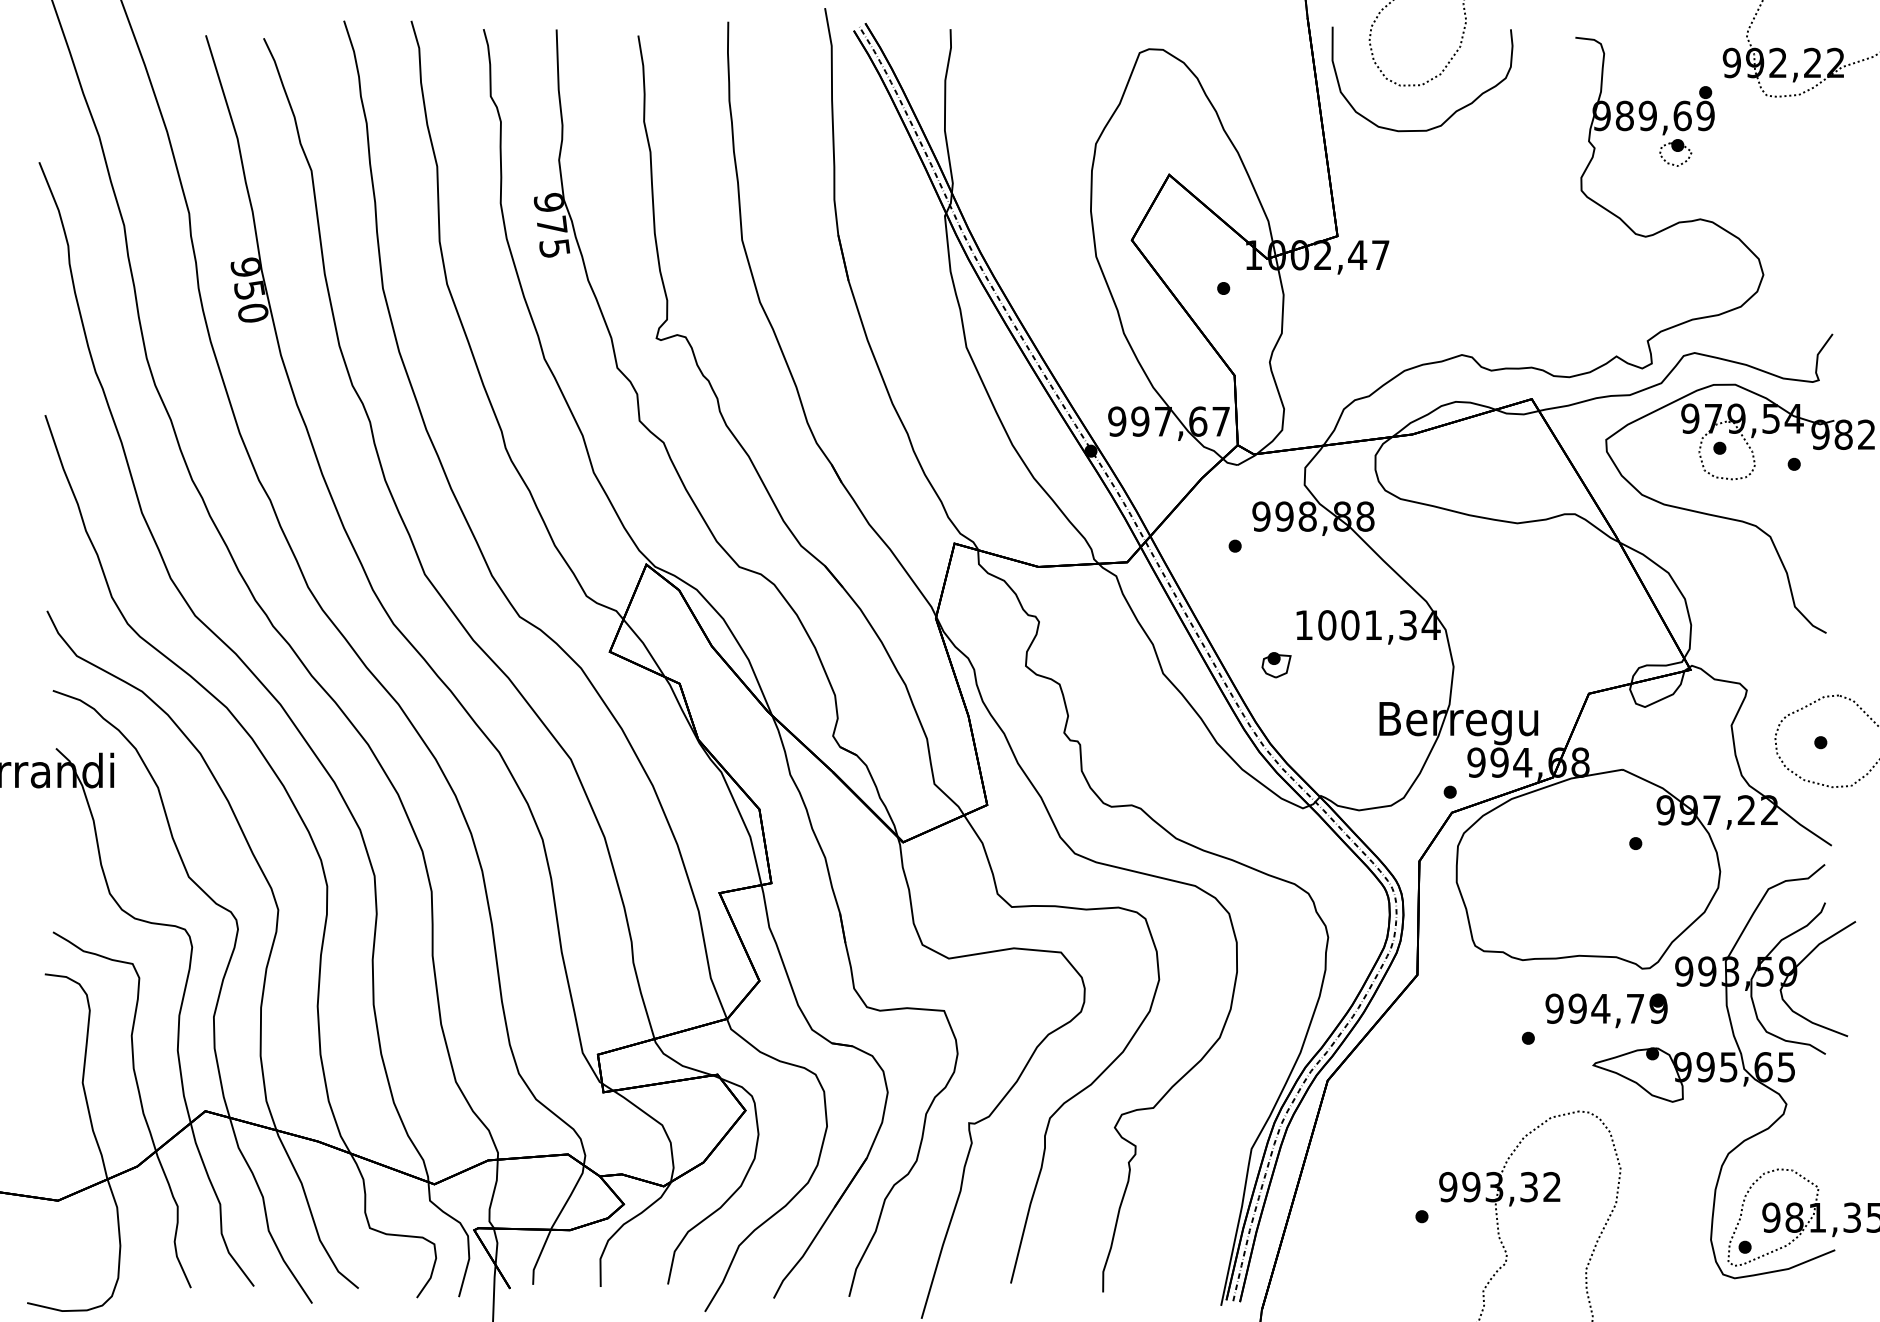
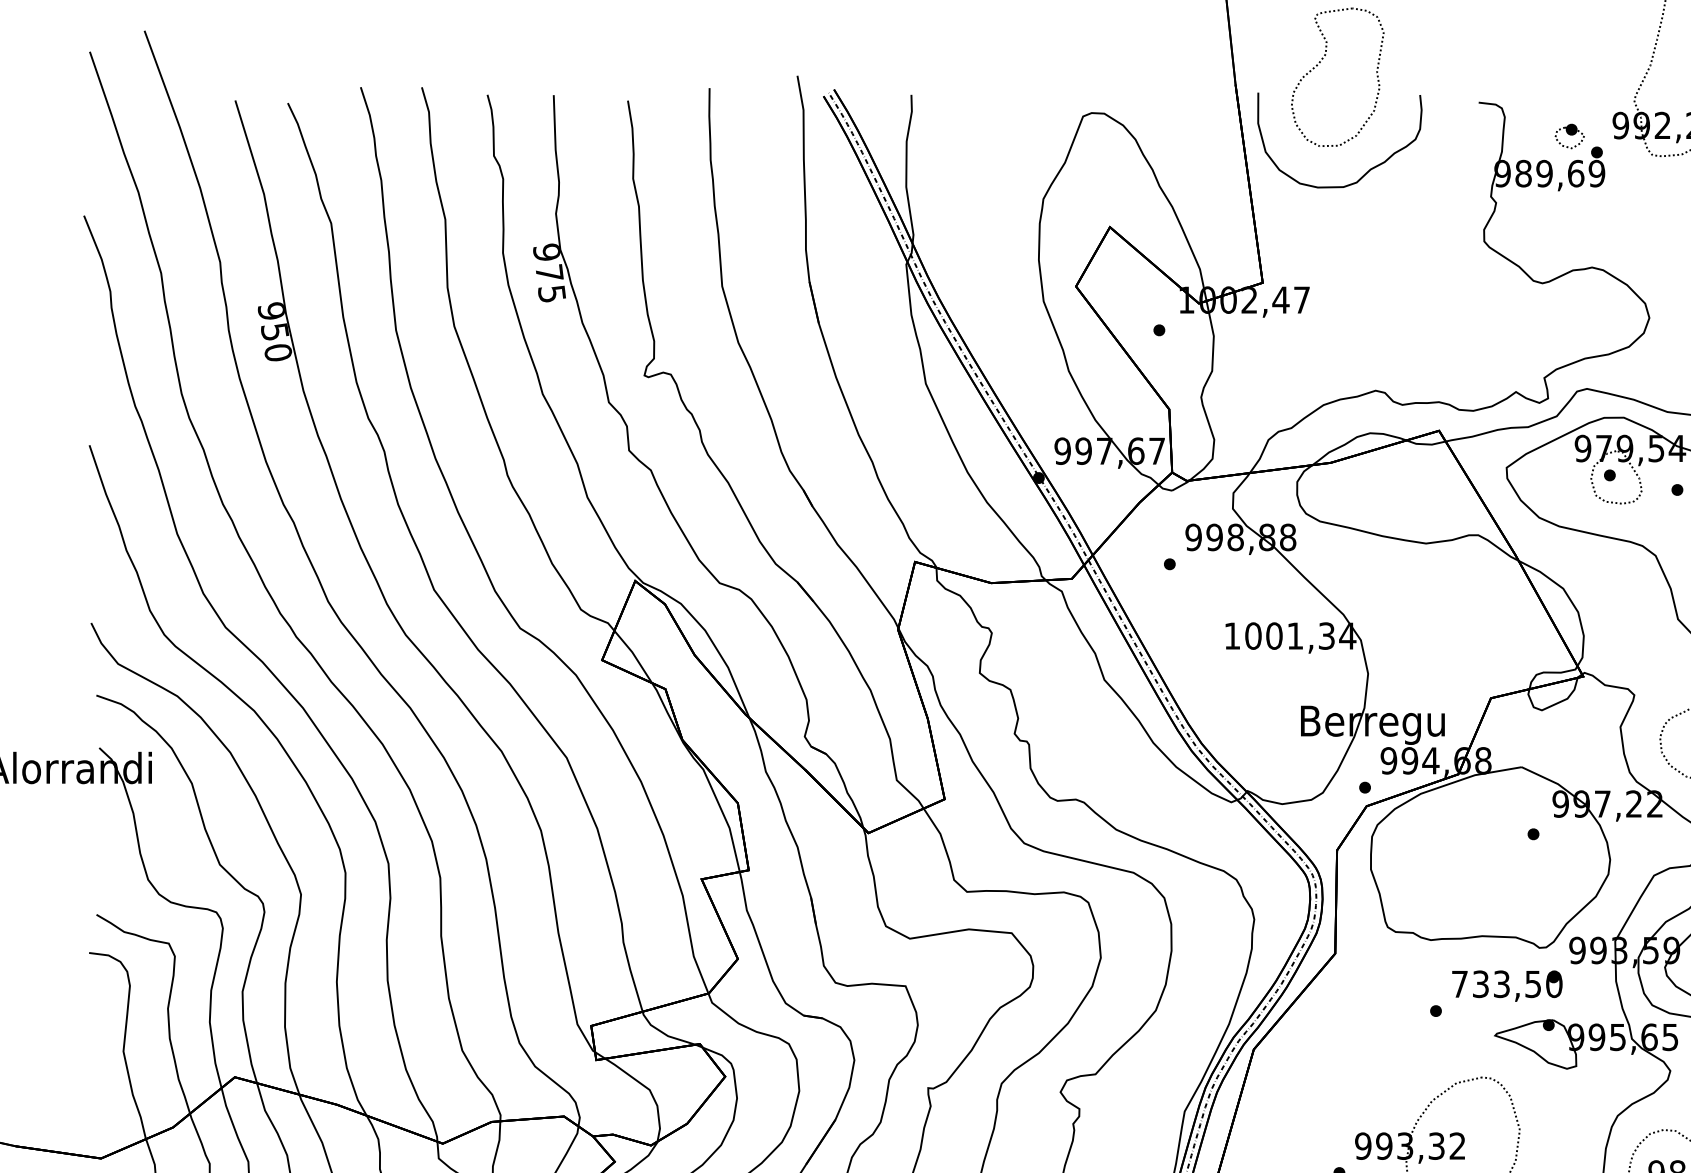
part: (1675, 152) -> (1569, 136), moved
part: (1276, 665) -> (1207, 672), removed
text: (1606, 1008) -> (1506, 984), 994,79 -> 733,50

